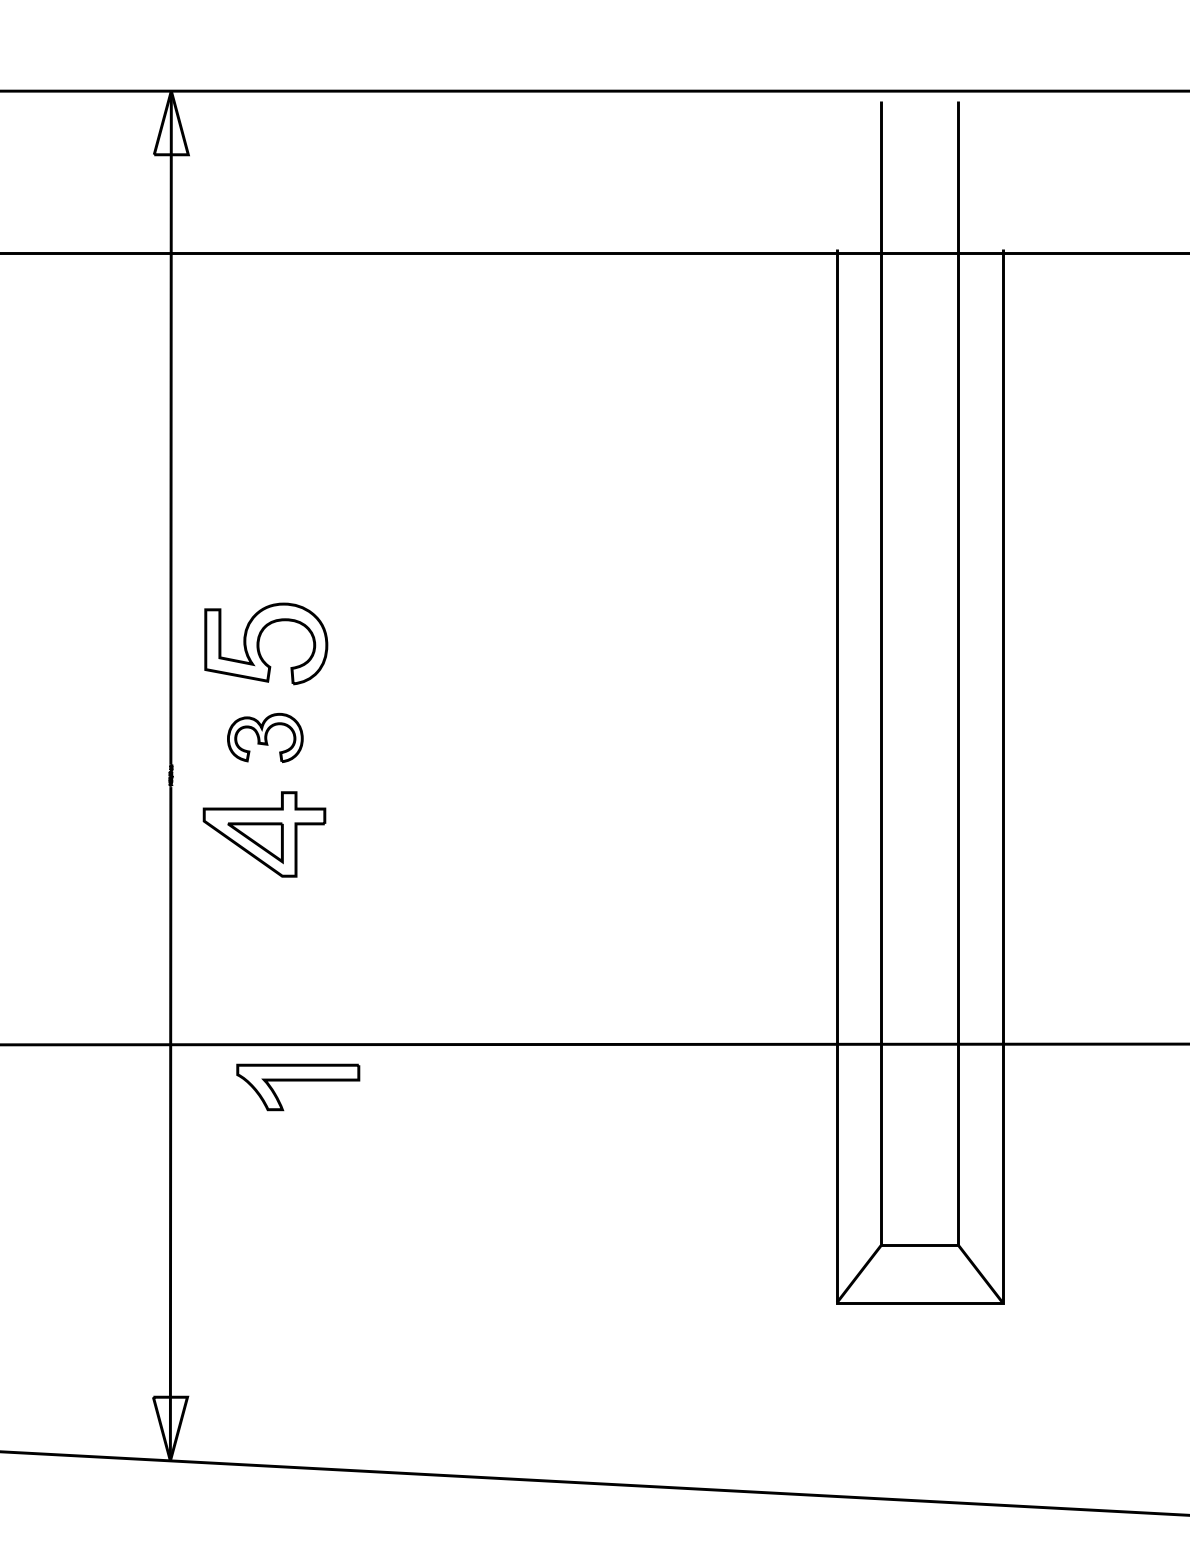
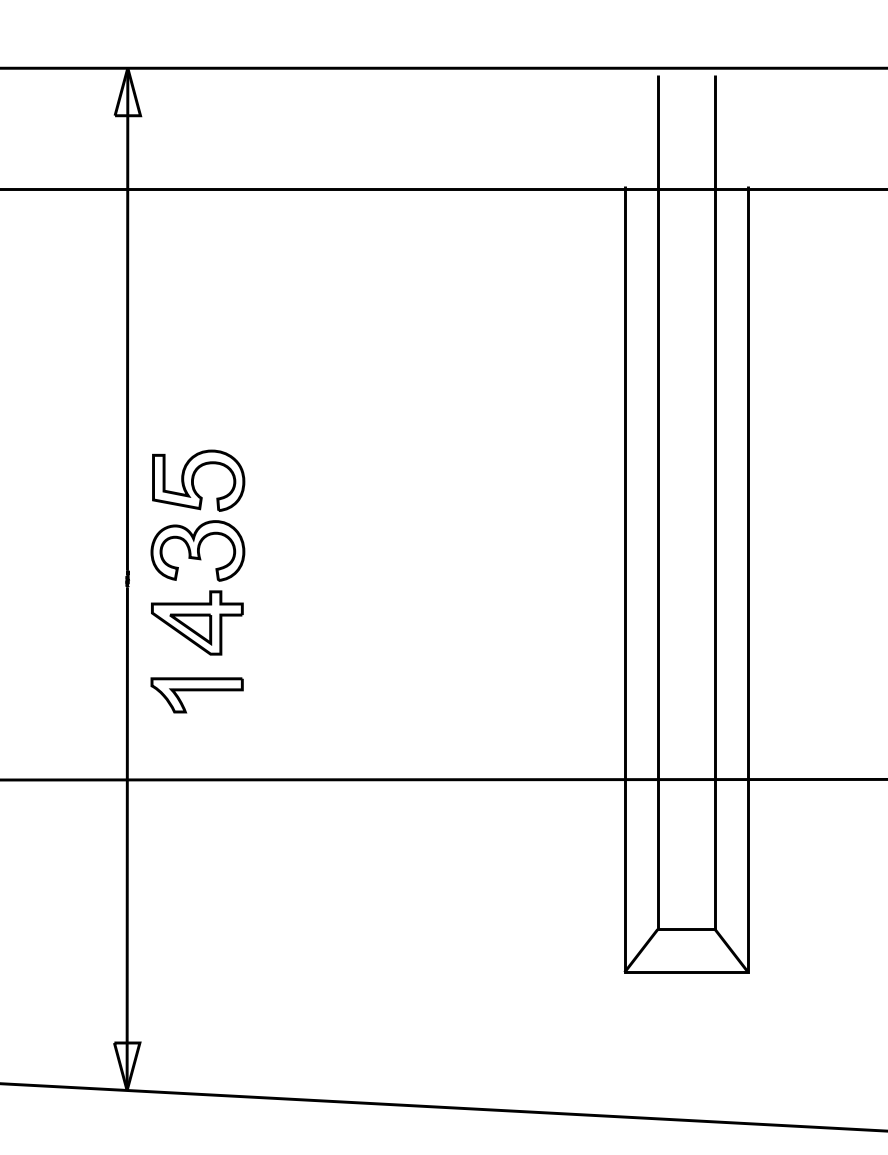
part: (265, 737) -> (198, 550), size x1.67
part: (298, 1087) -> (197, 695), moved

